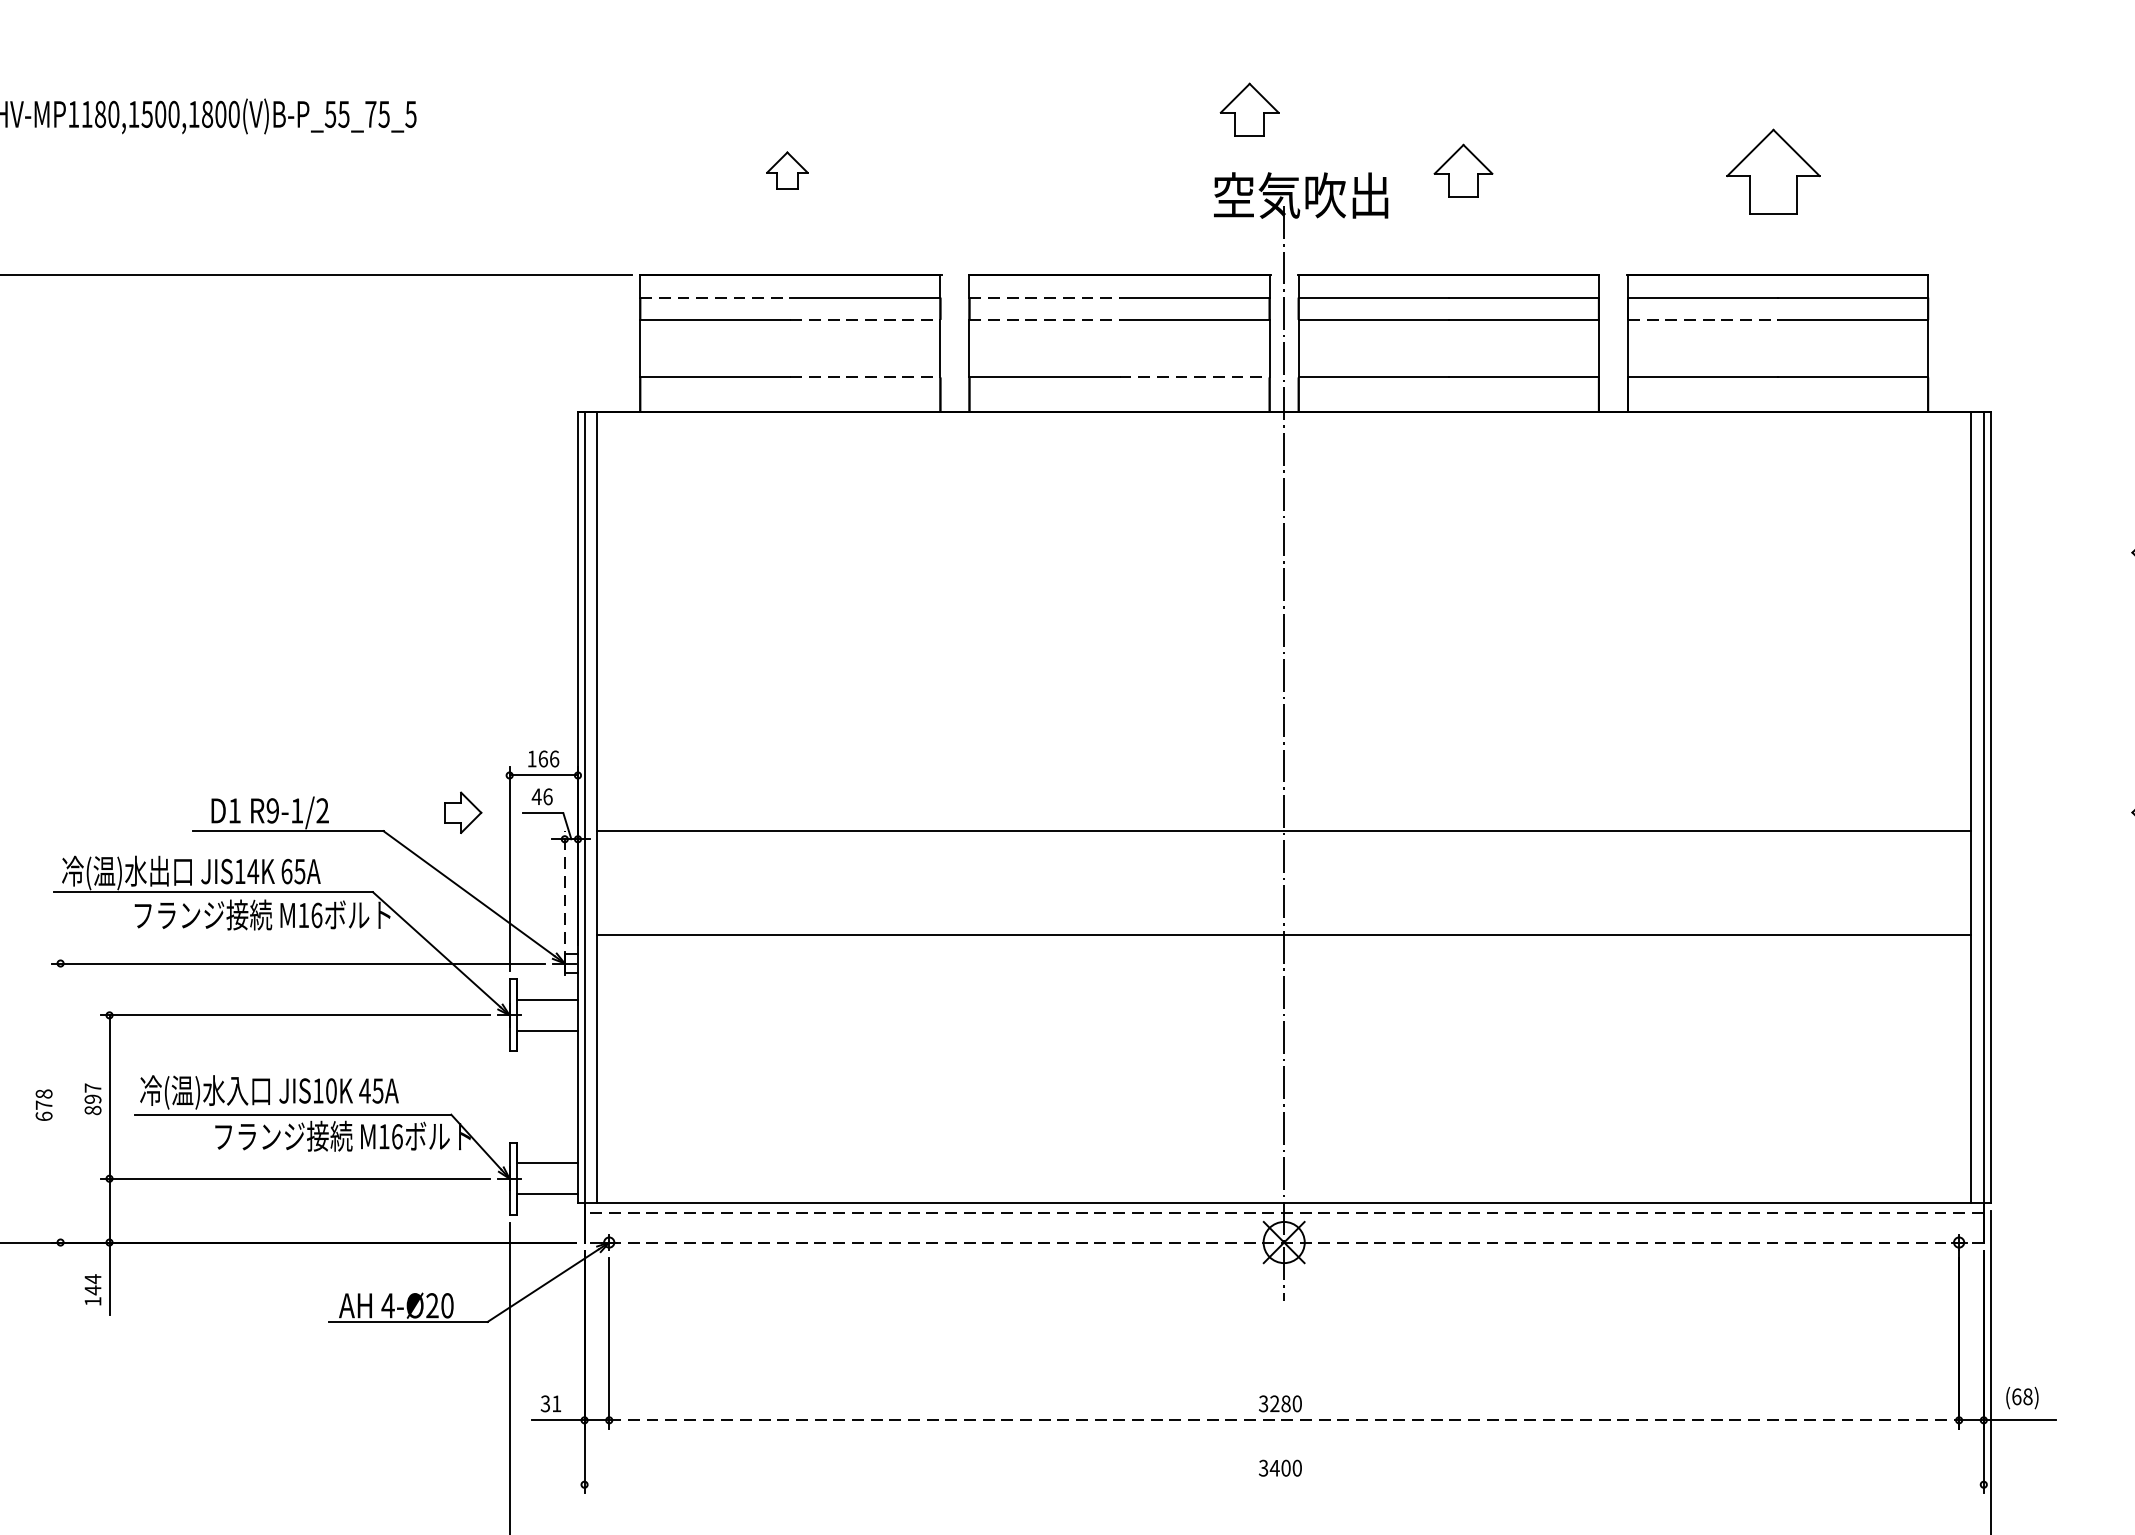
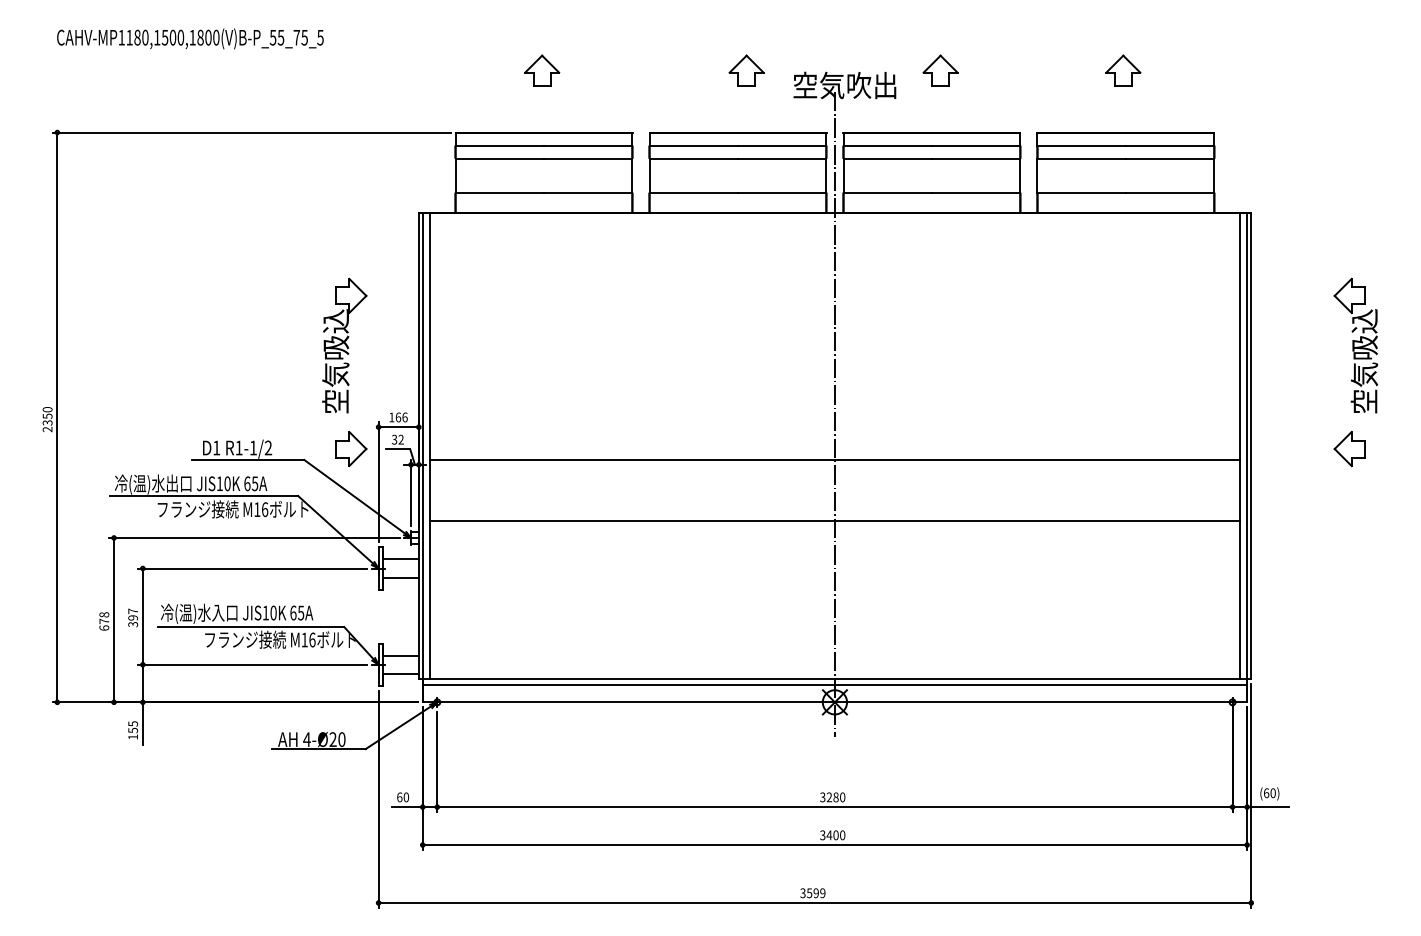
part: (1249, 108) -> (746, 70), moved
part: (787, 170) -> (542, 70), size x1.43
part: (1773, 170) -> (1123, 70), size x0.62
line: (716, 297) -> (500, 145), dashed -> solid
line: (1045, 297) -> (694, 145), dashed -> solid
line: (865, 319) -> (588, 158), dashed -> solid
line: (1045, 319) -> (694, 158), dashed -> solid
line: (1704, 319) -> (1082, 158), dashed -> solid
line: (865, 377) -> (588, 192), dashed -> solid
line: (1195, 377) -> (782, 192), dashed -> solid
part: (451, 636) -> (344, 345), added
text: (541, 796) -> (397, 439), 46 -> 32
text: (271, 809) -> (238, 447), R9-1/2 -> R1-1/2
part: (463, 813) -> (351, 449), size x1.43
text: (253, 871) -> (227, 483), JIS14K -> JIS10K
line: (565, 886) -> (411, 492), dashed -> solid
text: (363, 1090) -> (292, 612), 45A -> 65A
line: (61, 1101) -> (114, 619), added
text: (91, 1110) -> (132, 624), 897 -> 397
line: (1283, 1212) -> (834, 684), dashed -> solid
line: (1283, 1242) -> (834, 702), dashed -> solid
text: (93, 1285) -> (133, 727), 144 -> 155
text: (2026, 1397) -> (1272, 793), (68) -> (60)
text: (551, 1404) -> (403, 797), 31 -> 60
line: (1283, 1421) -> (834, 807), dashed -> solid
line: (1283, 1485) -> (834, 845), added

